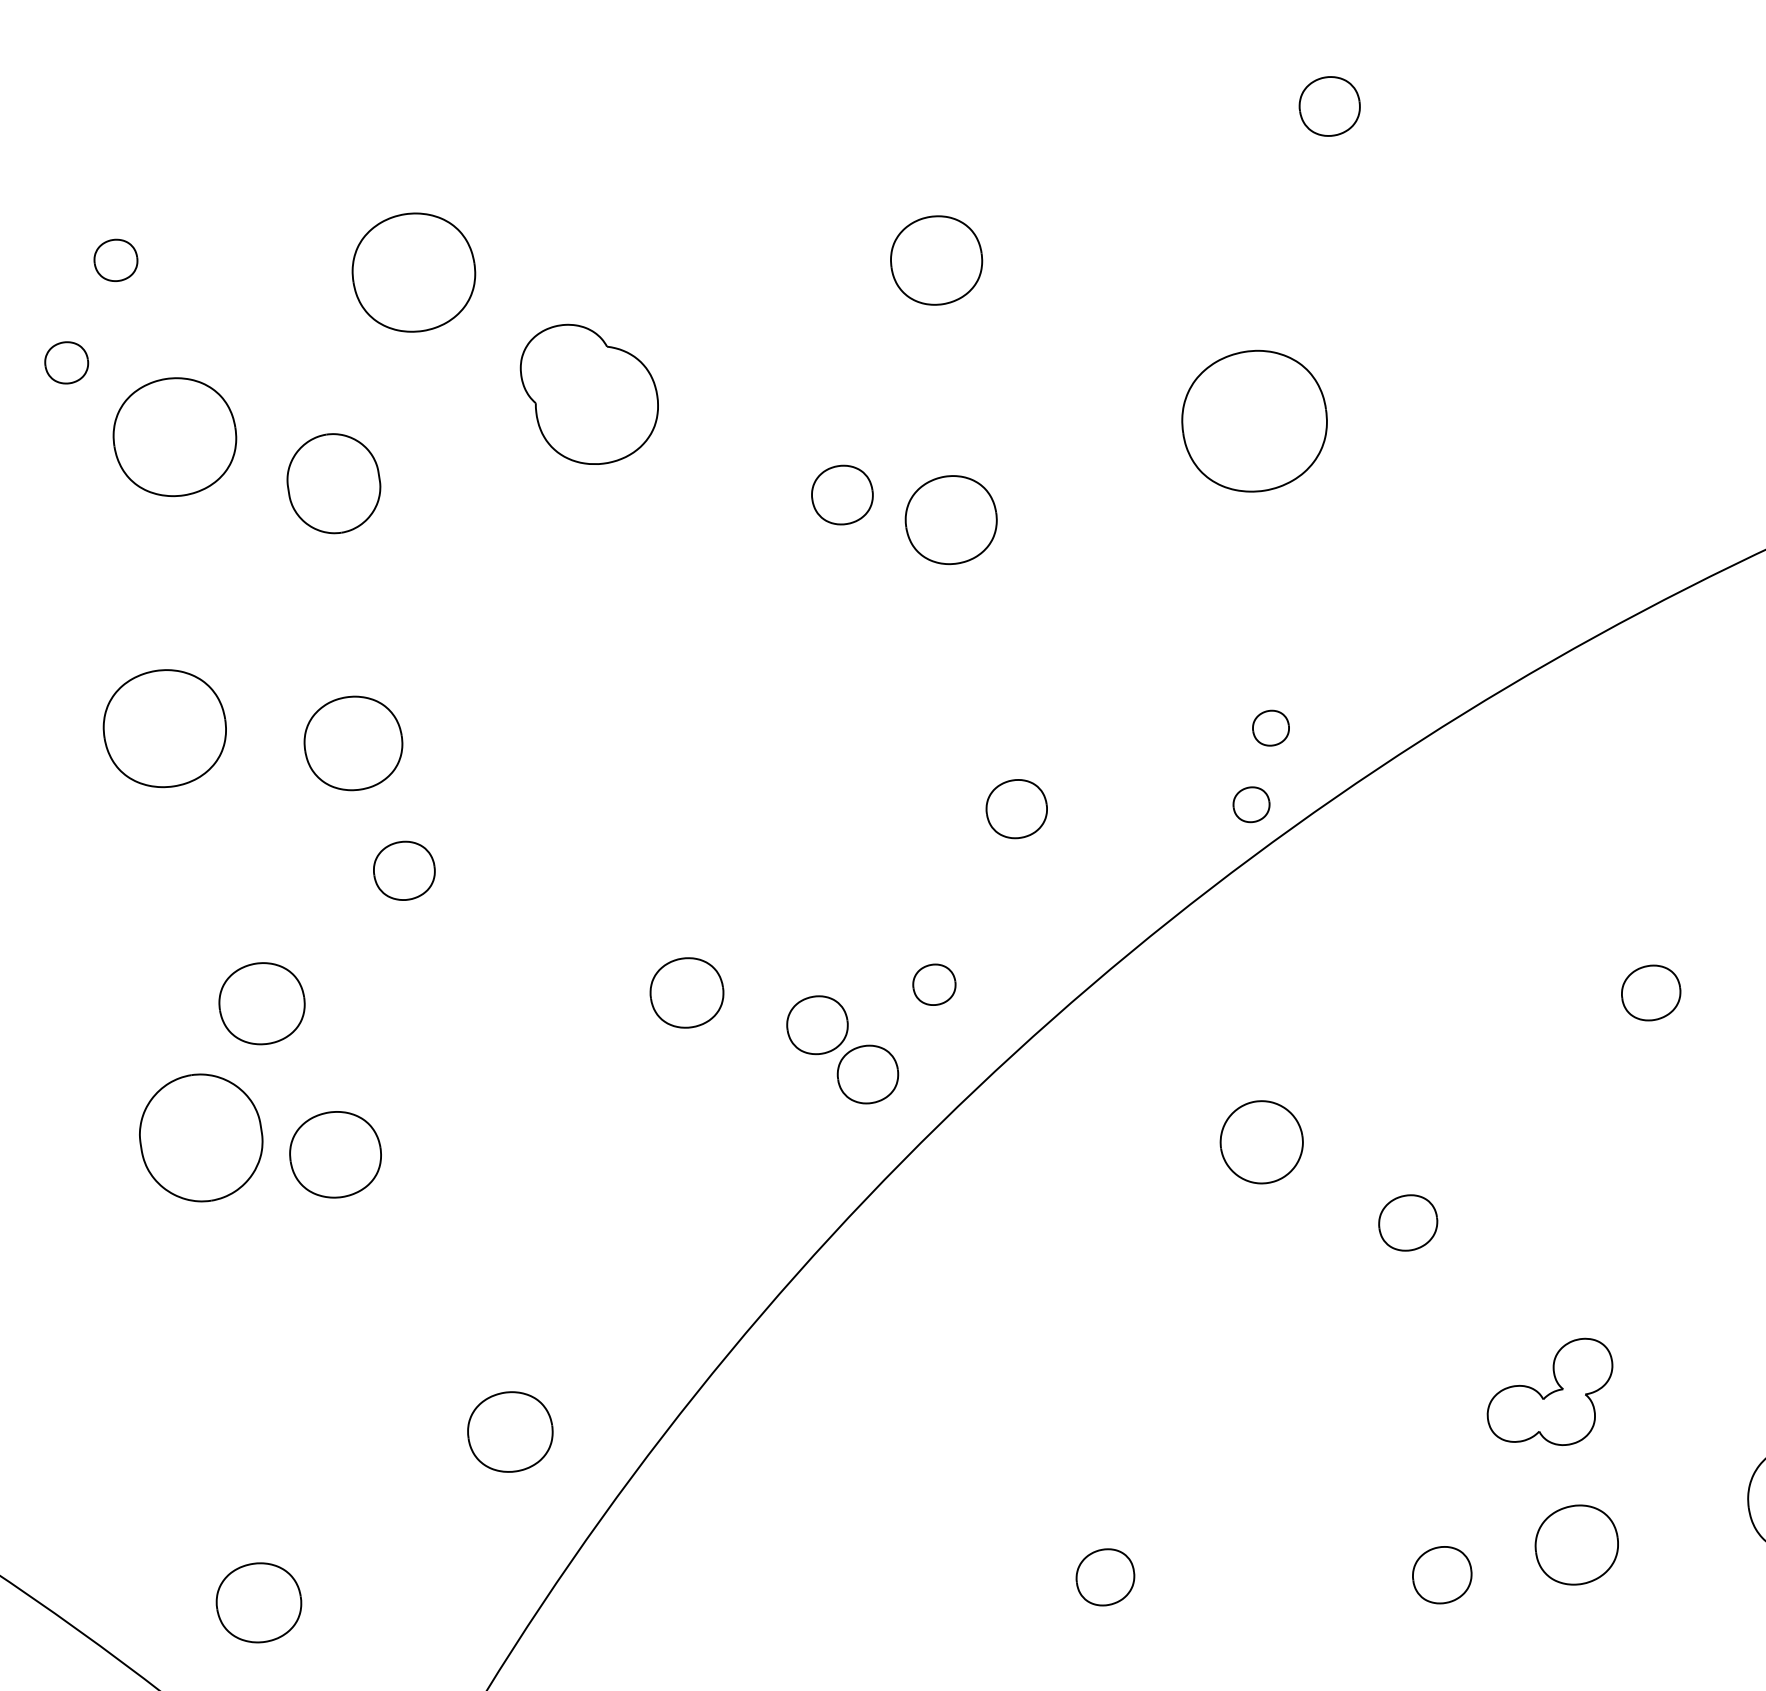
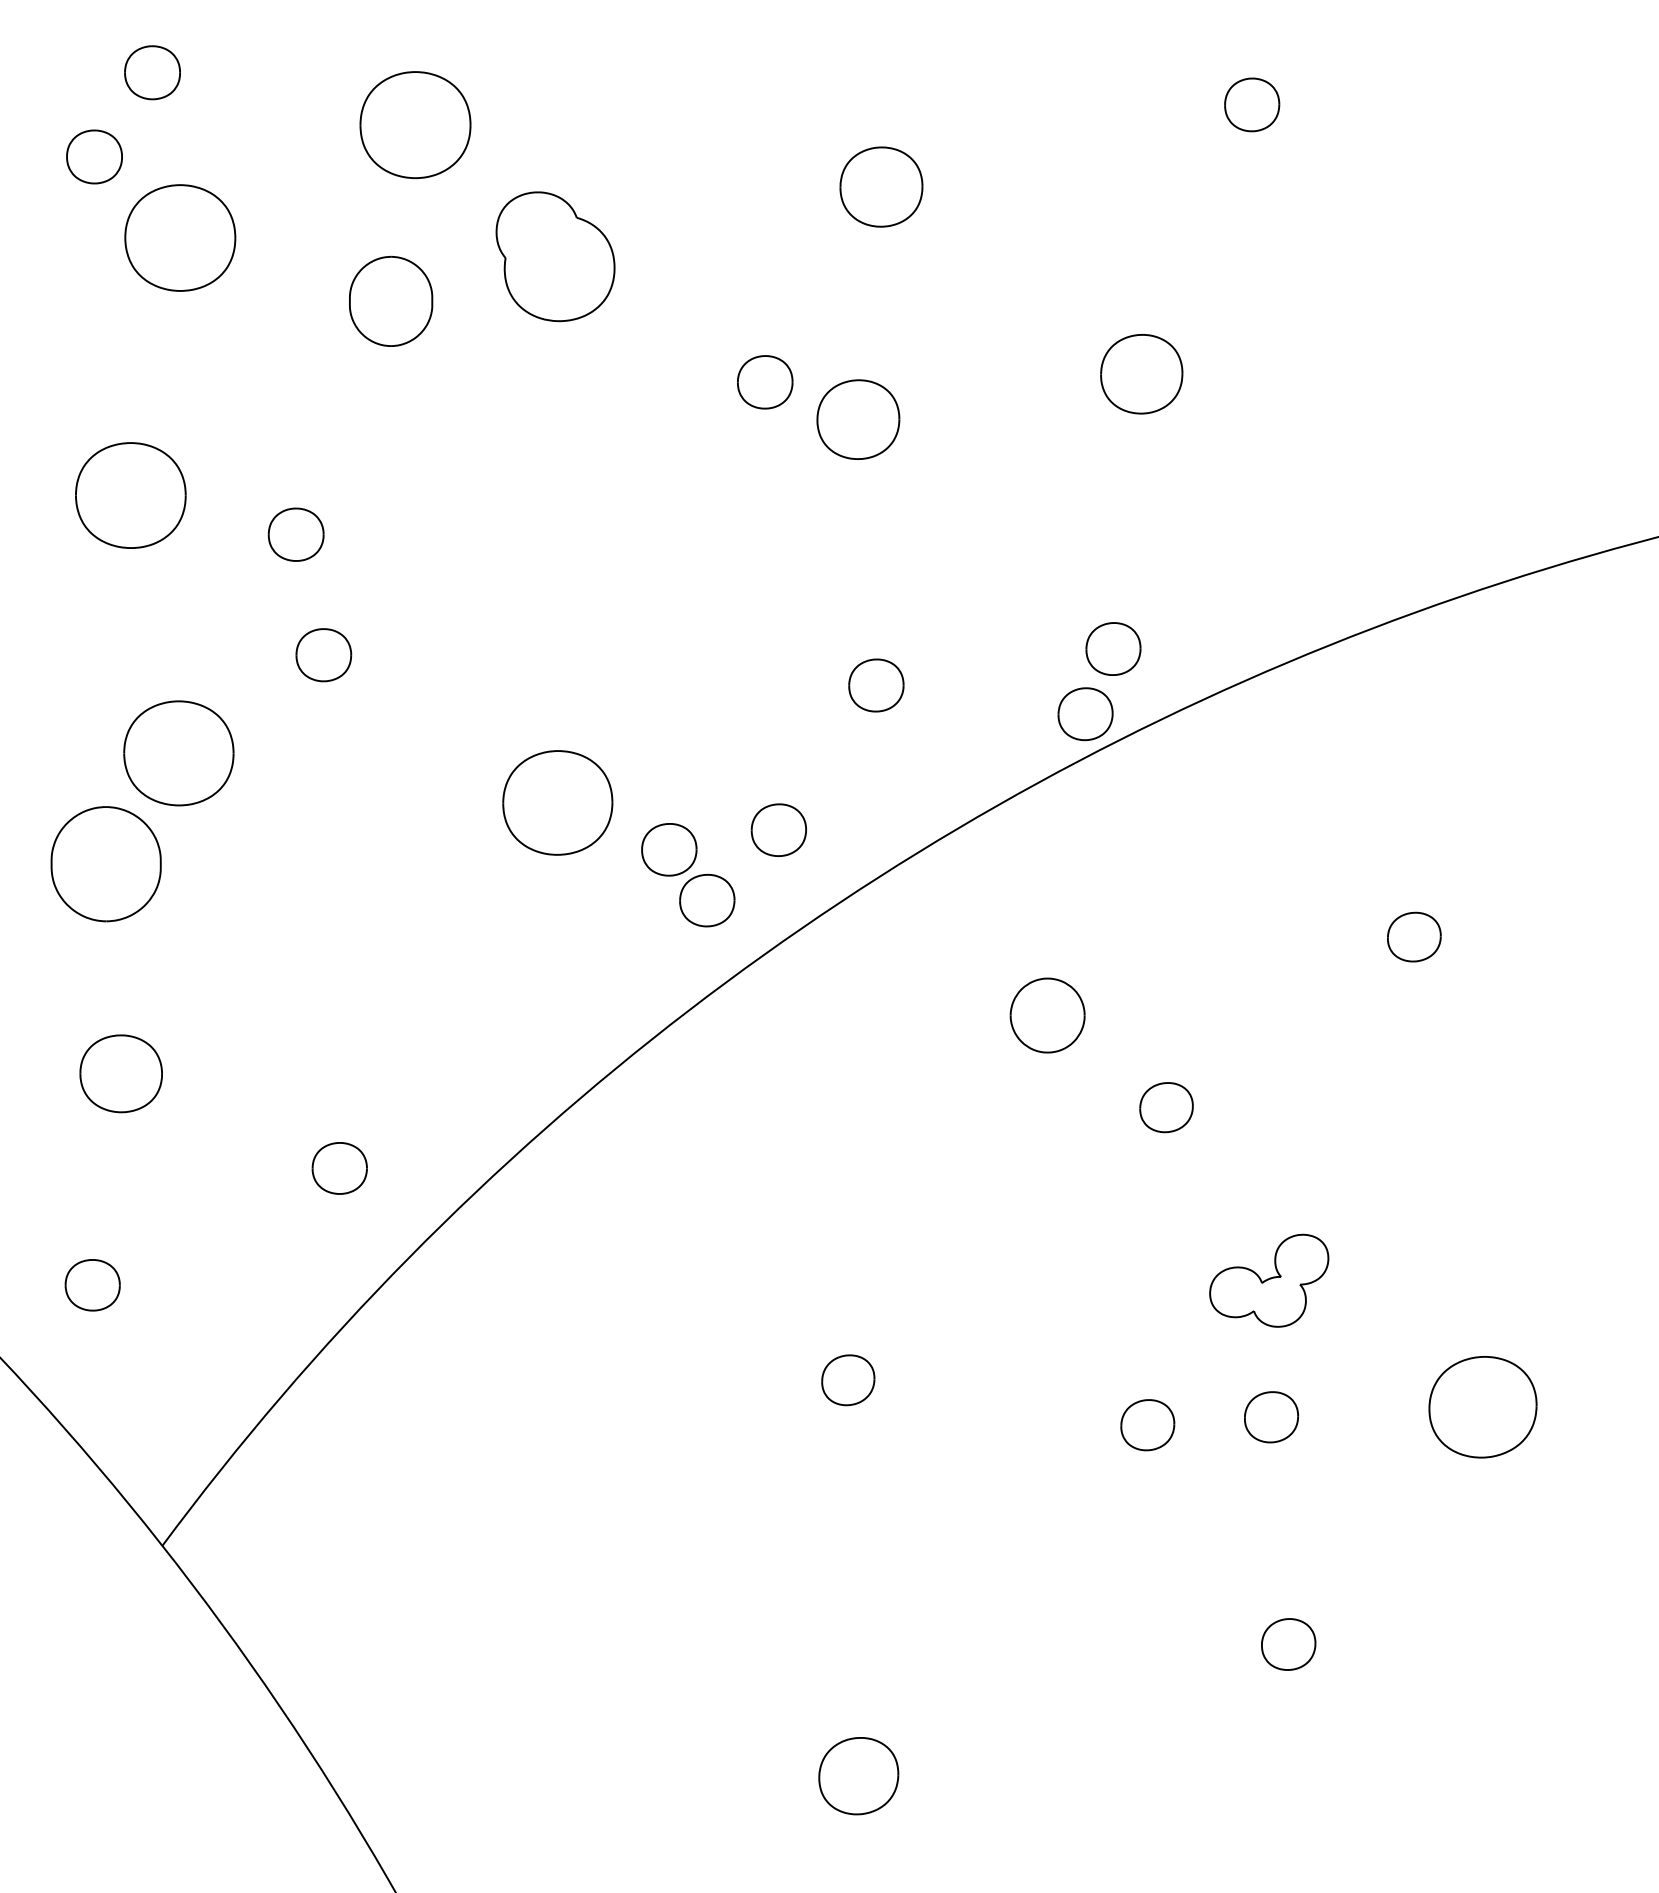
part: (115, 260) -> (152, 72), size x1.43
part: (66, 362) -> (94, 156), size x1.43
part: (1254, 421) -> (1141, 374), size x0.62
part: (334, 483) -> (391, 301), moved
part: (1270, 727) -> (1113, 648), size x1.67
part: (352, 743) -> (295, 534), size x0.62
part: (1251, 804) -> (1085, 714), size x1.67
part: (933, 984) -> (778, 829), size x1.43
part: (686, 992) -> (557, 802), size x1.67
part: (261, 1003) -> (178, 753), size x1.43
part: (334, 1154) -> (120, 1073), moved
part: (509, 1432) -> (339, 1168), size x0.71
part: (1576, 1545) -> (1271, 1417), size x0.71
part: (258, 1603) -> (92, 1285), size x0.71

